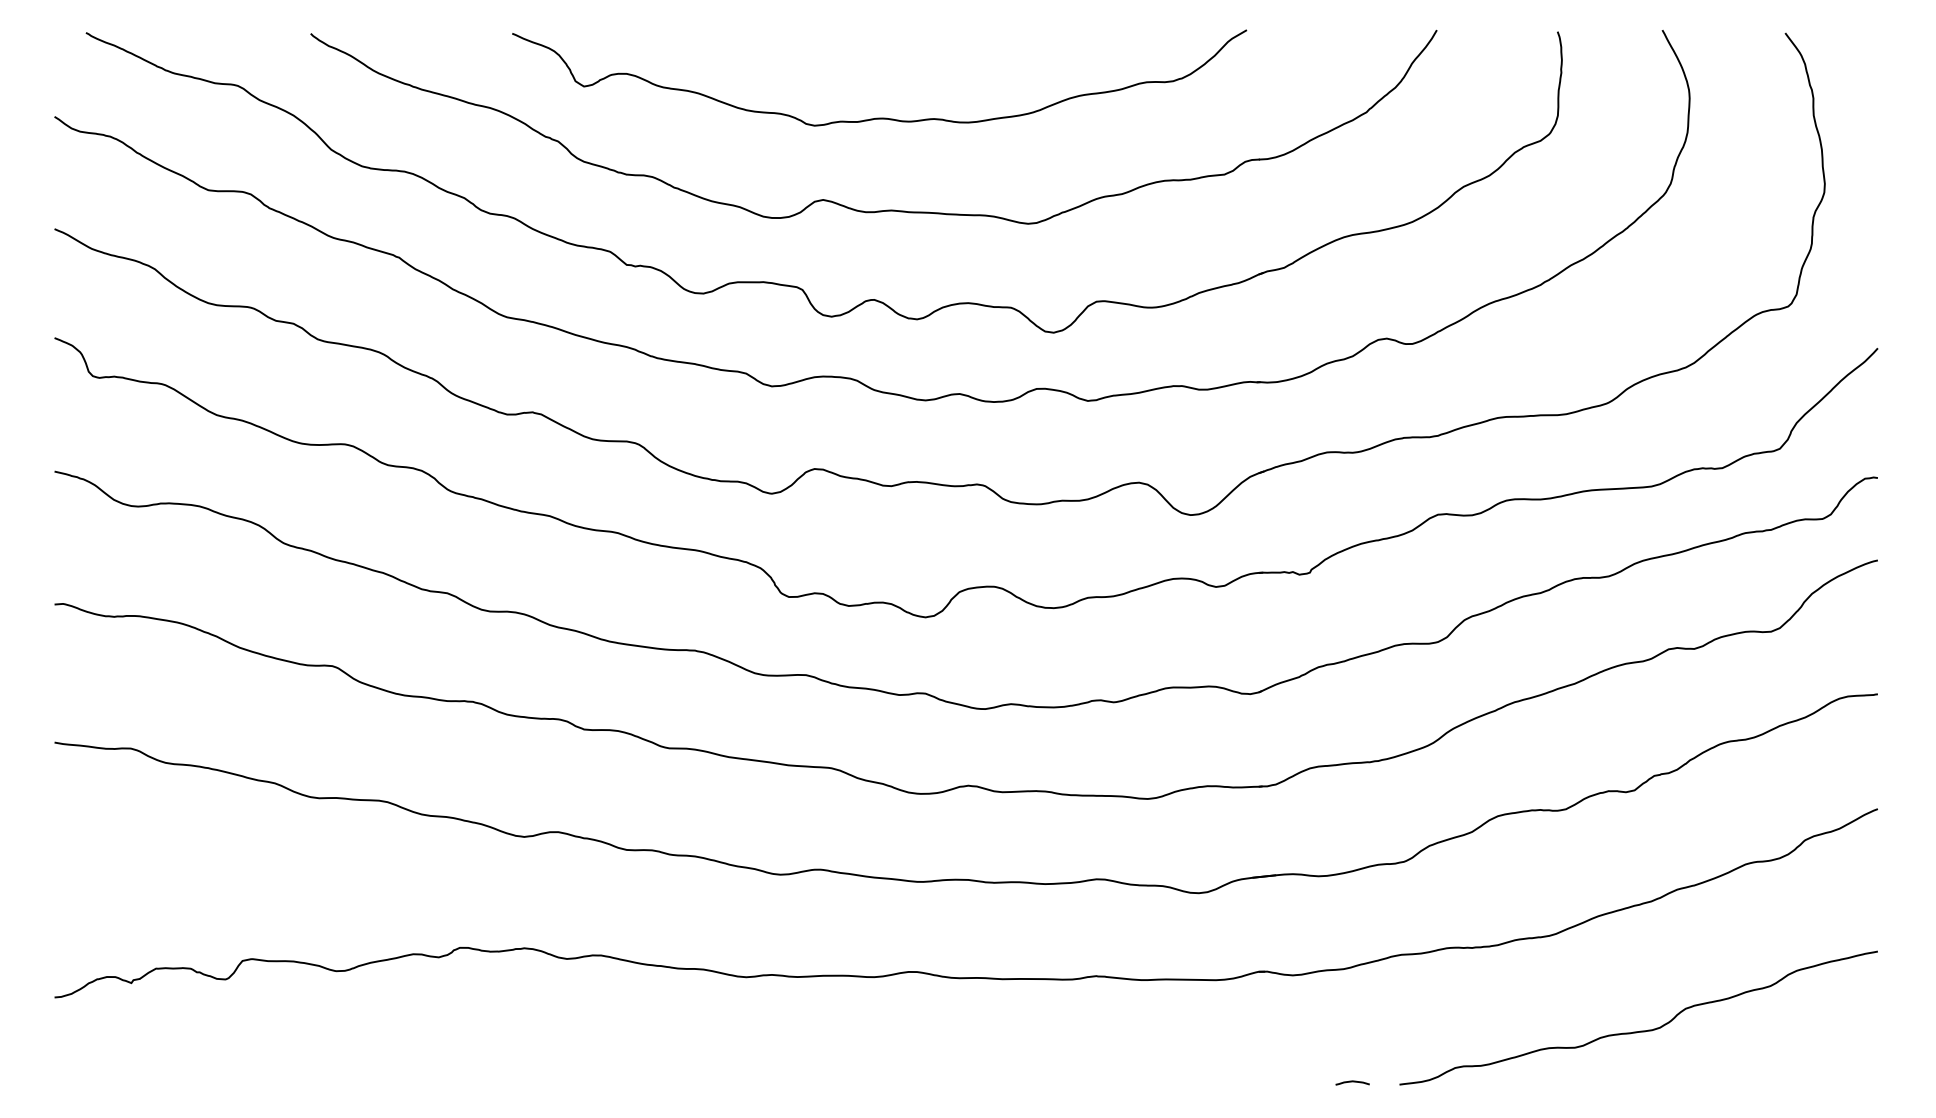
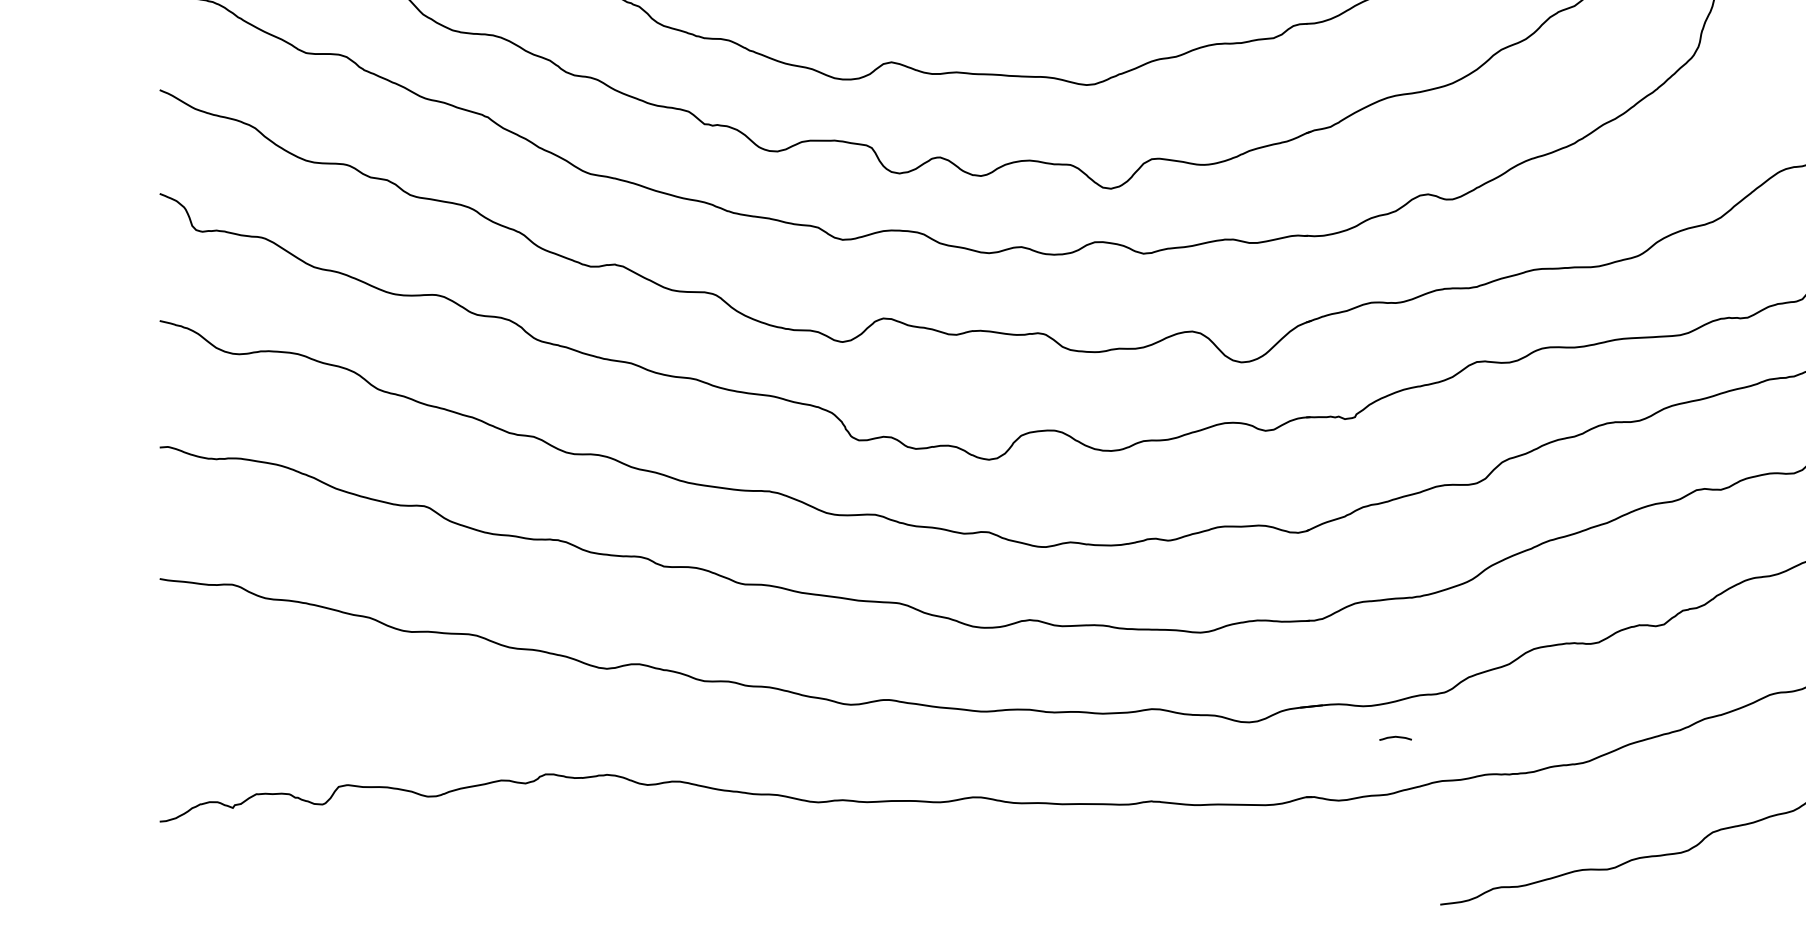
curve: (1352, 1082) -> (1395, 737), moved

